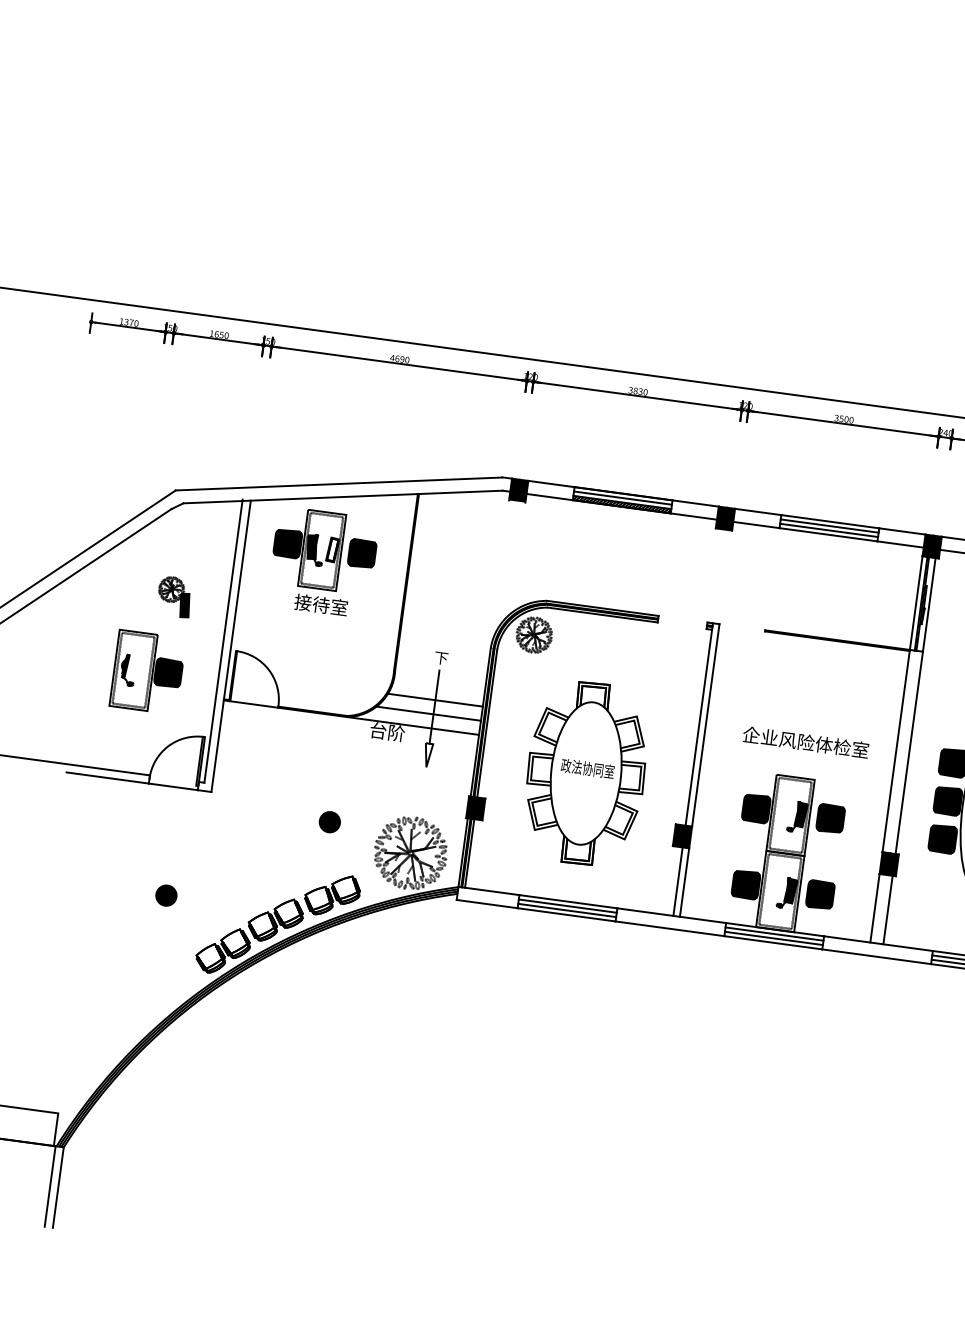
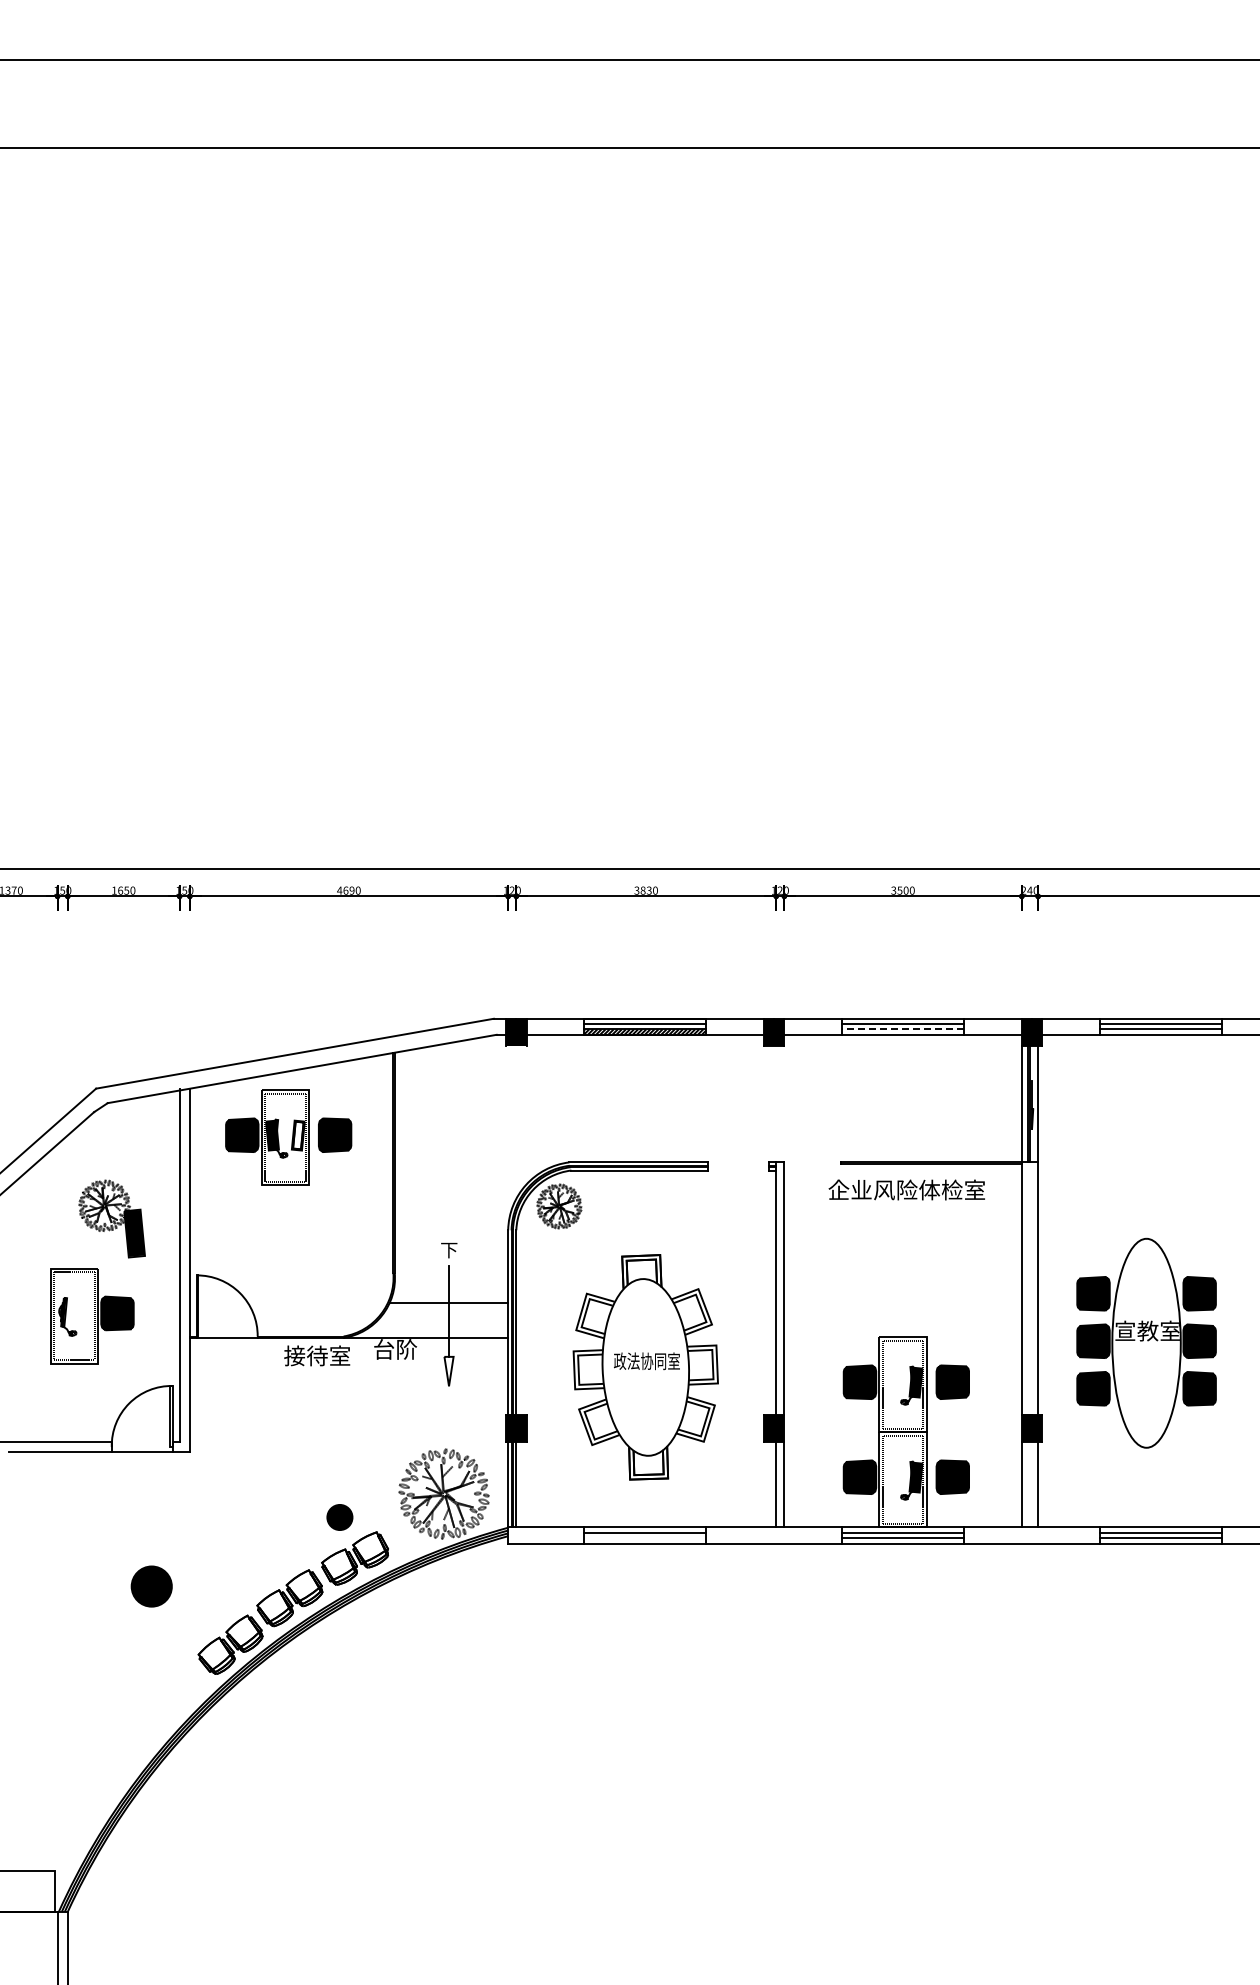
line: (828, 530) -> (902, 1029), solid -> dashed
part: (174, 596) -> (112, 1218), size x1.6
text: (321, 604) -> (317, 1355), moved
line: (428, 713) -> (442, 1320), removed
text: (805, 742) -> (906, 1189), moved
part: (329, 822) -> (339, 1517), moved
part: (166, 895) -> (151, 1586), size x1.6
line: (567, 910) -> (645, 1538), removed

